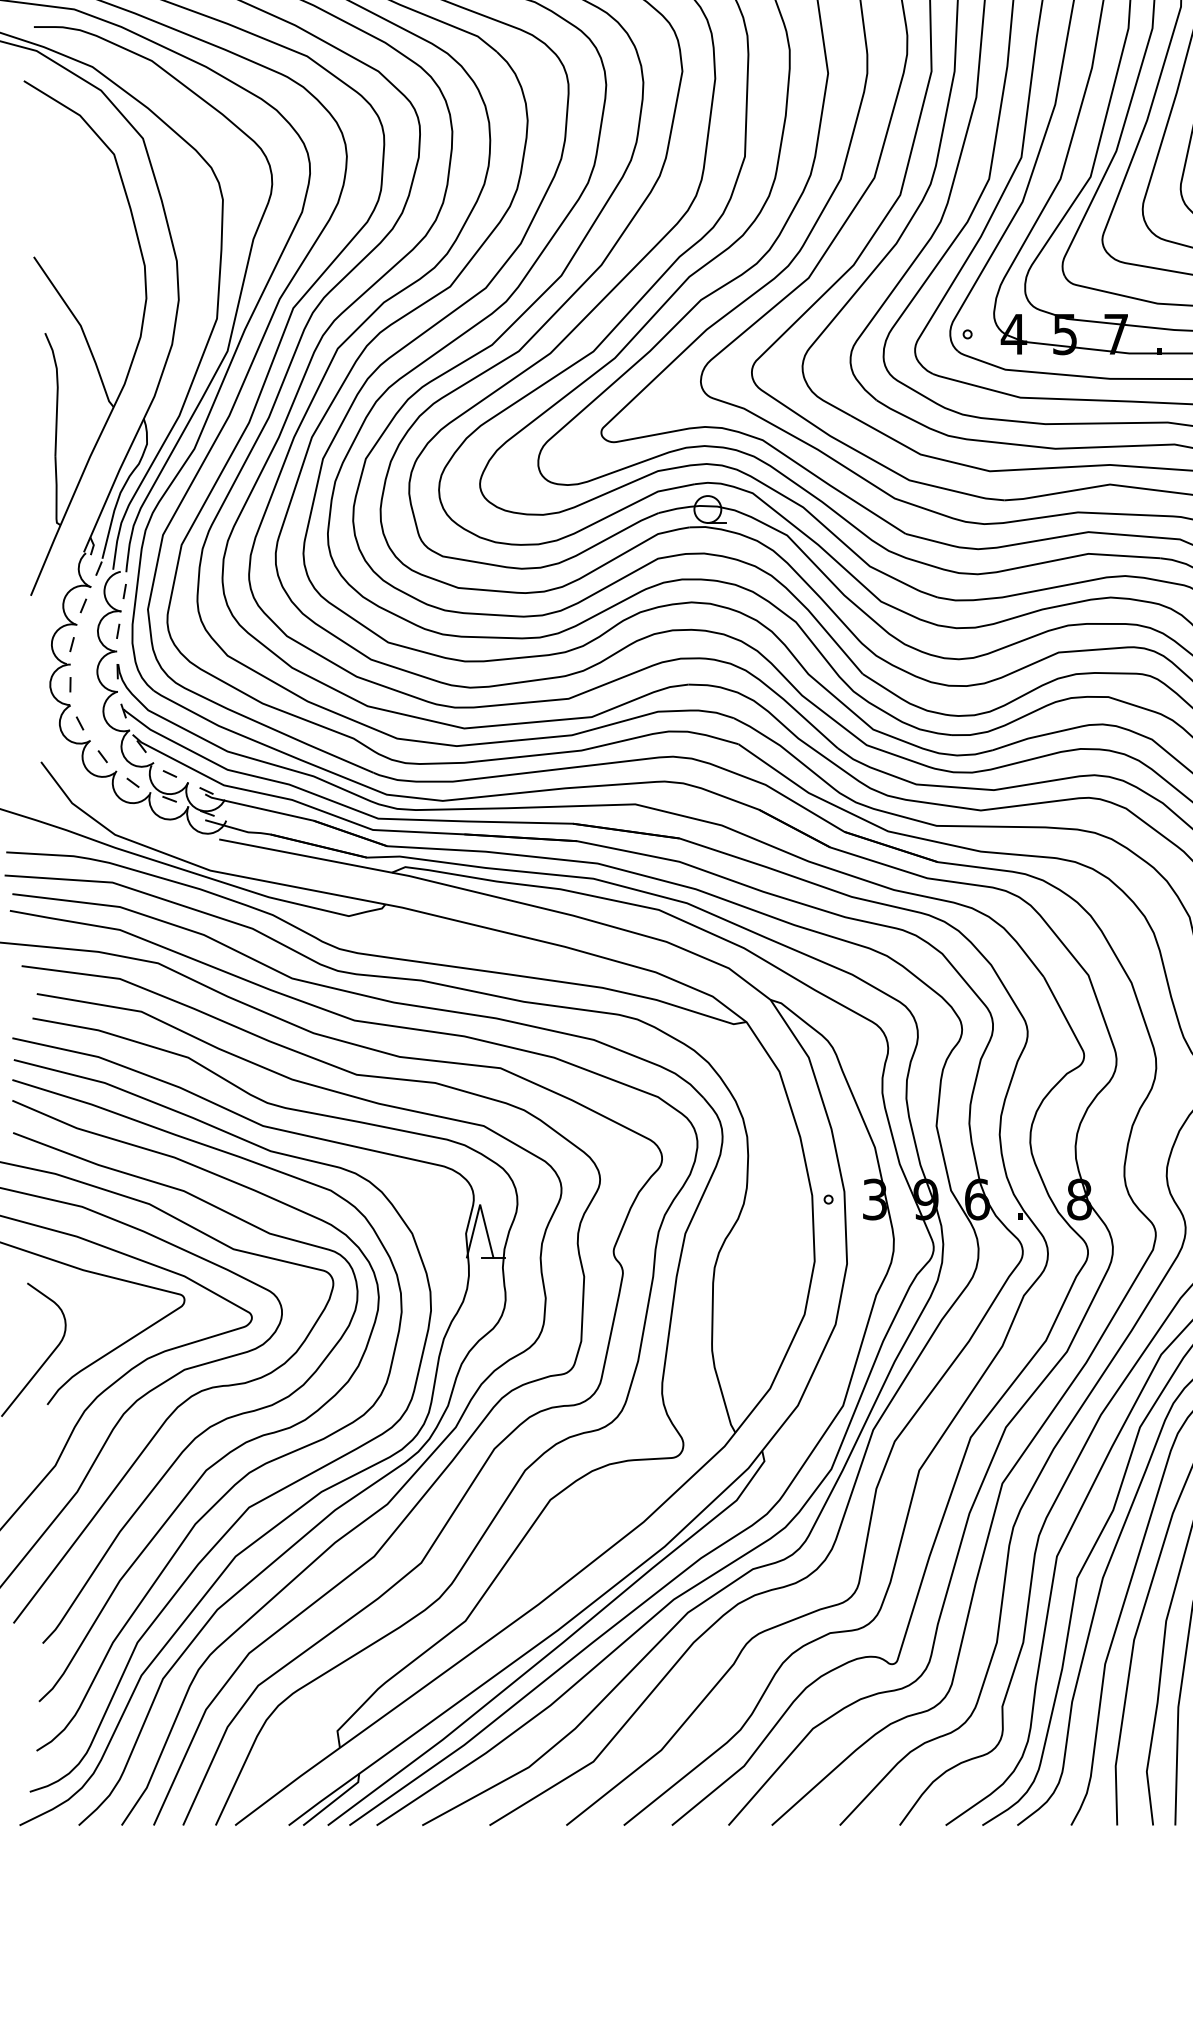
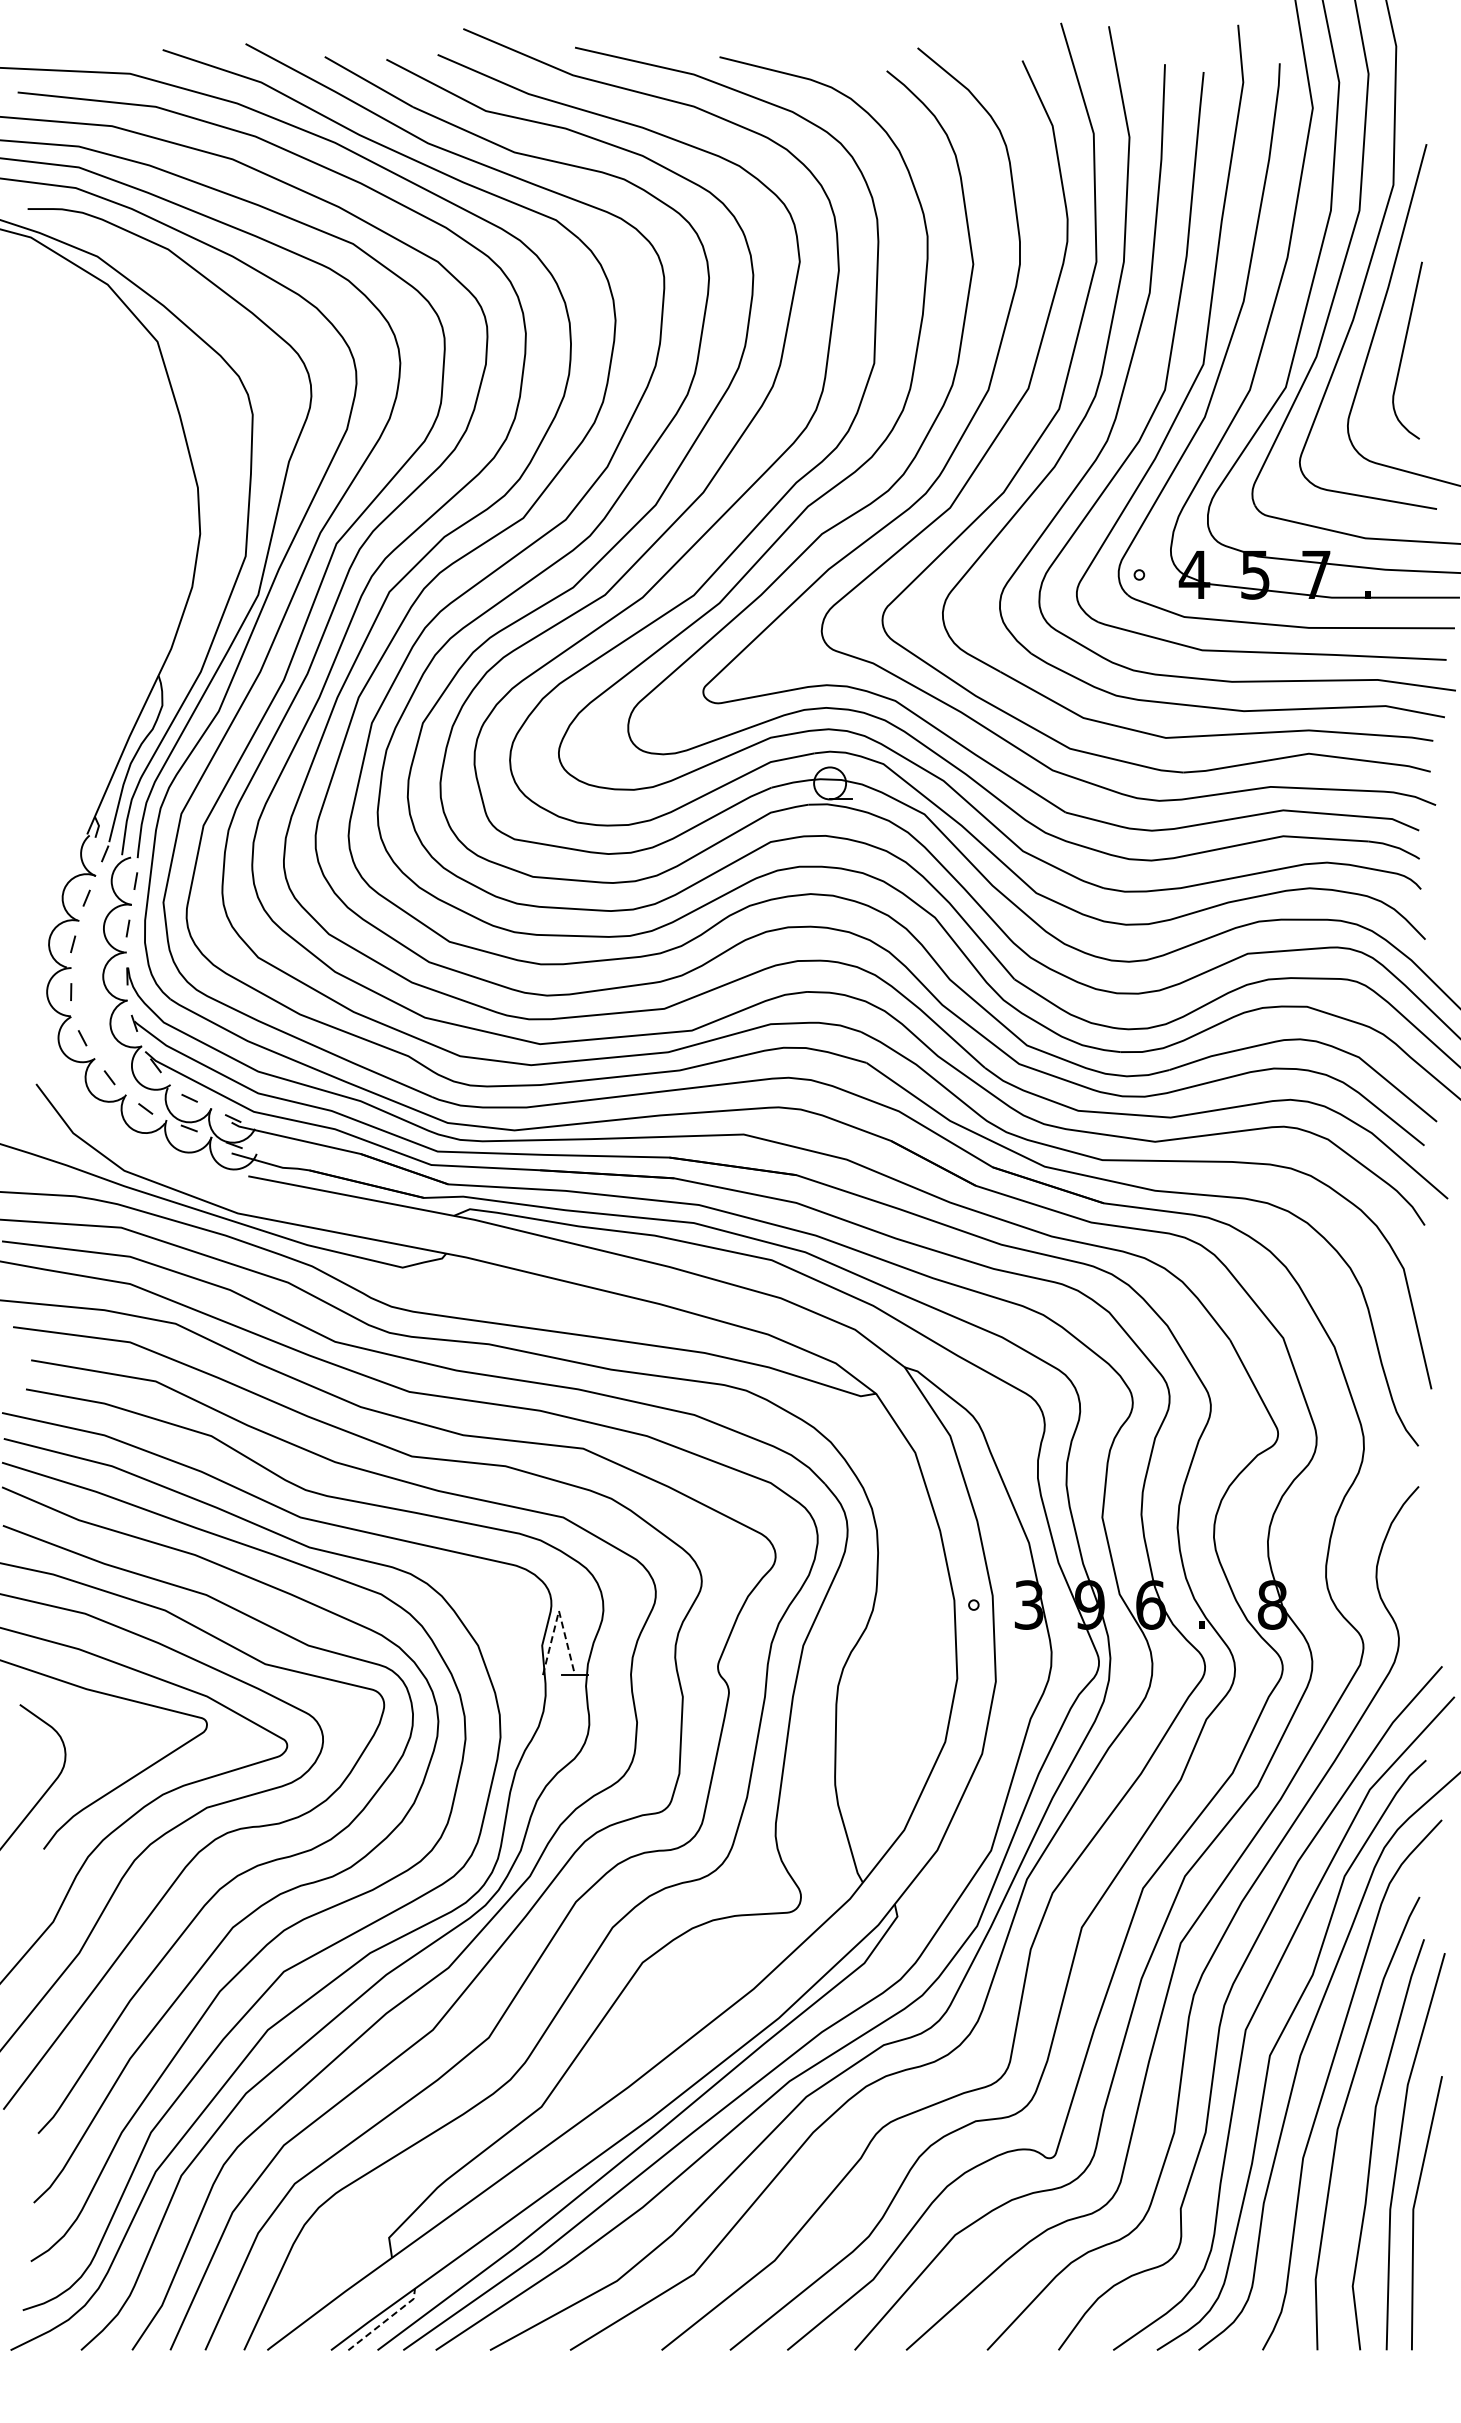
part: (85, 338) -> (88, 579), removed
line: (479, 1204) -> (558, 1611), solid -> dashed
line: (334, 1800) -> (385, 2320), solid -> dashed

